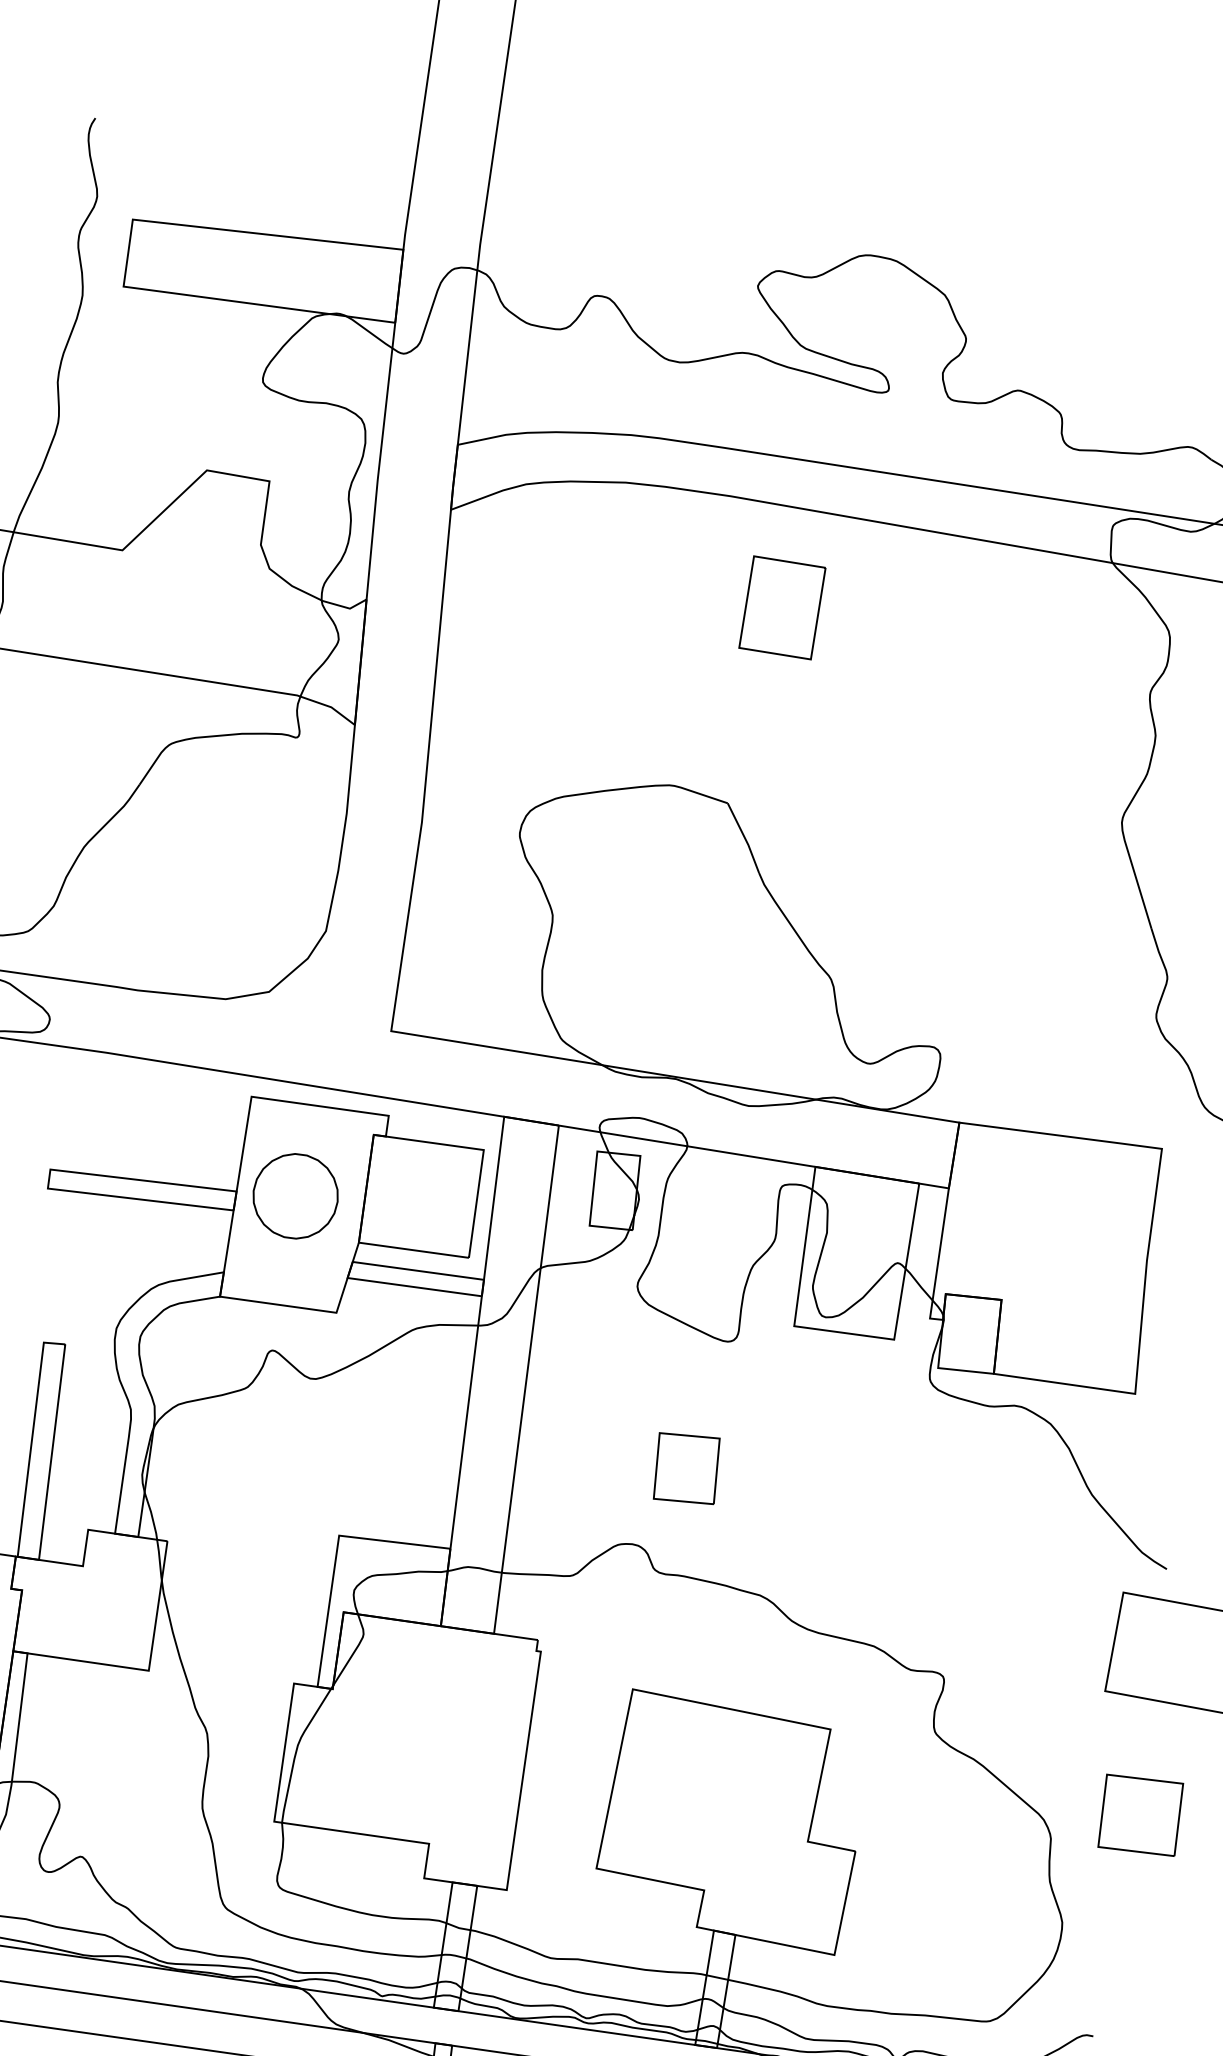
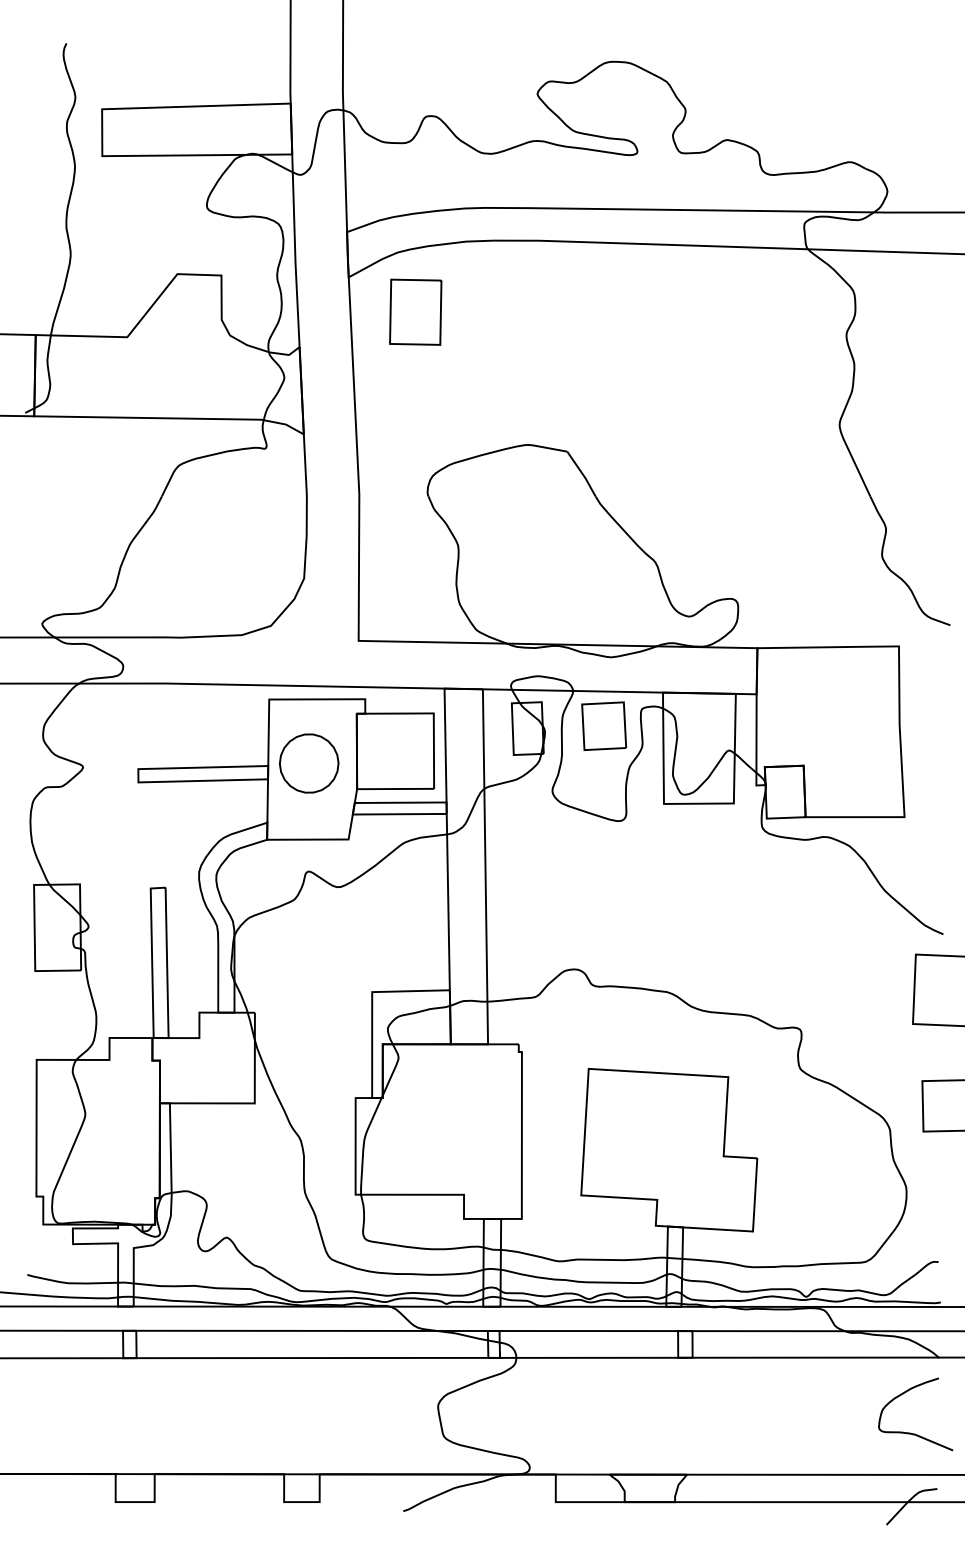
part: (782, 606) -> (415, 311), moved
part: (687, 1467) -> (604, 725), moved

